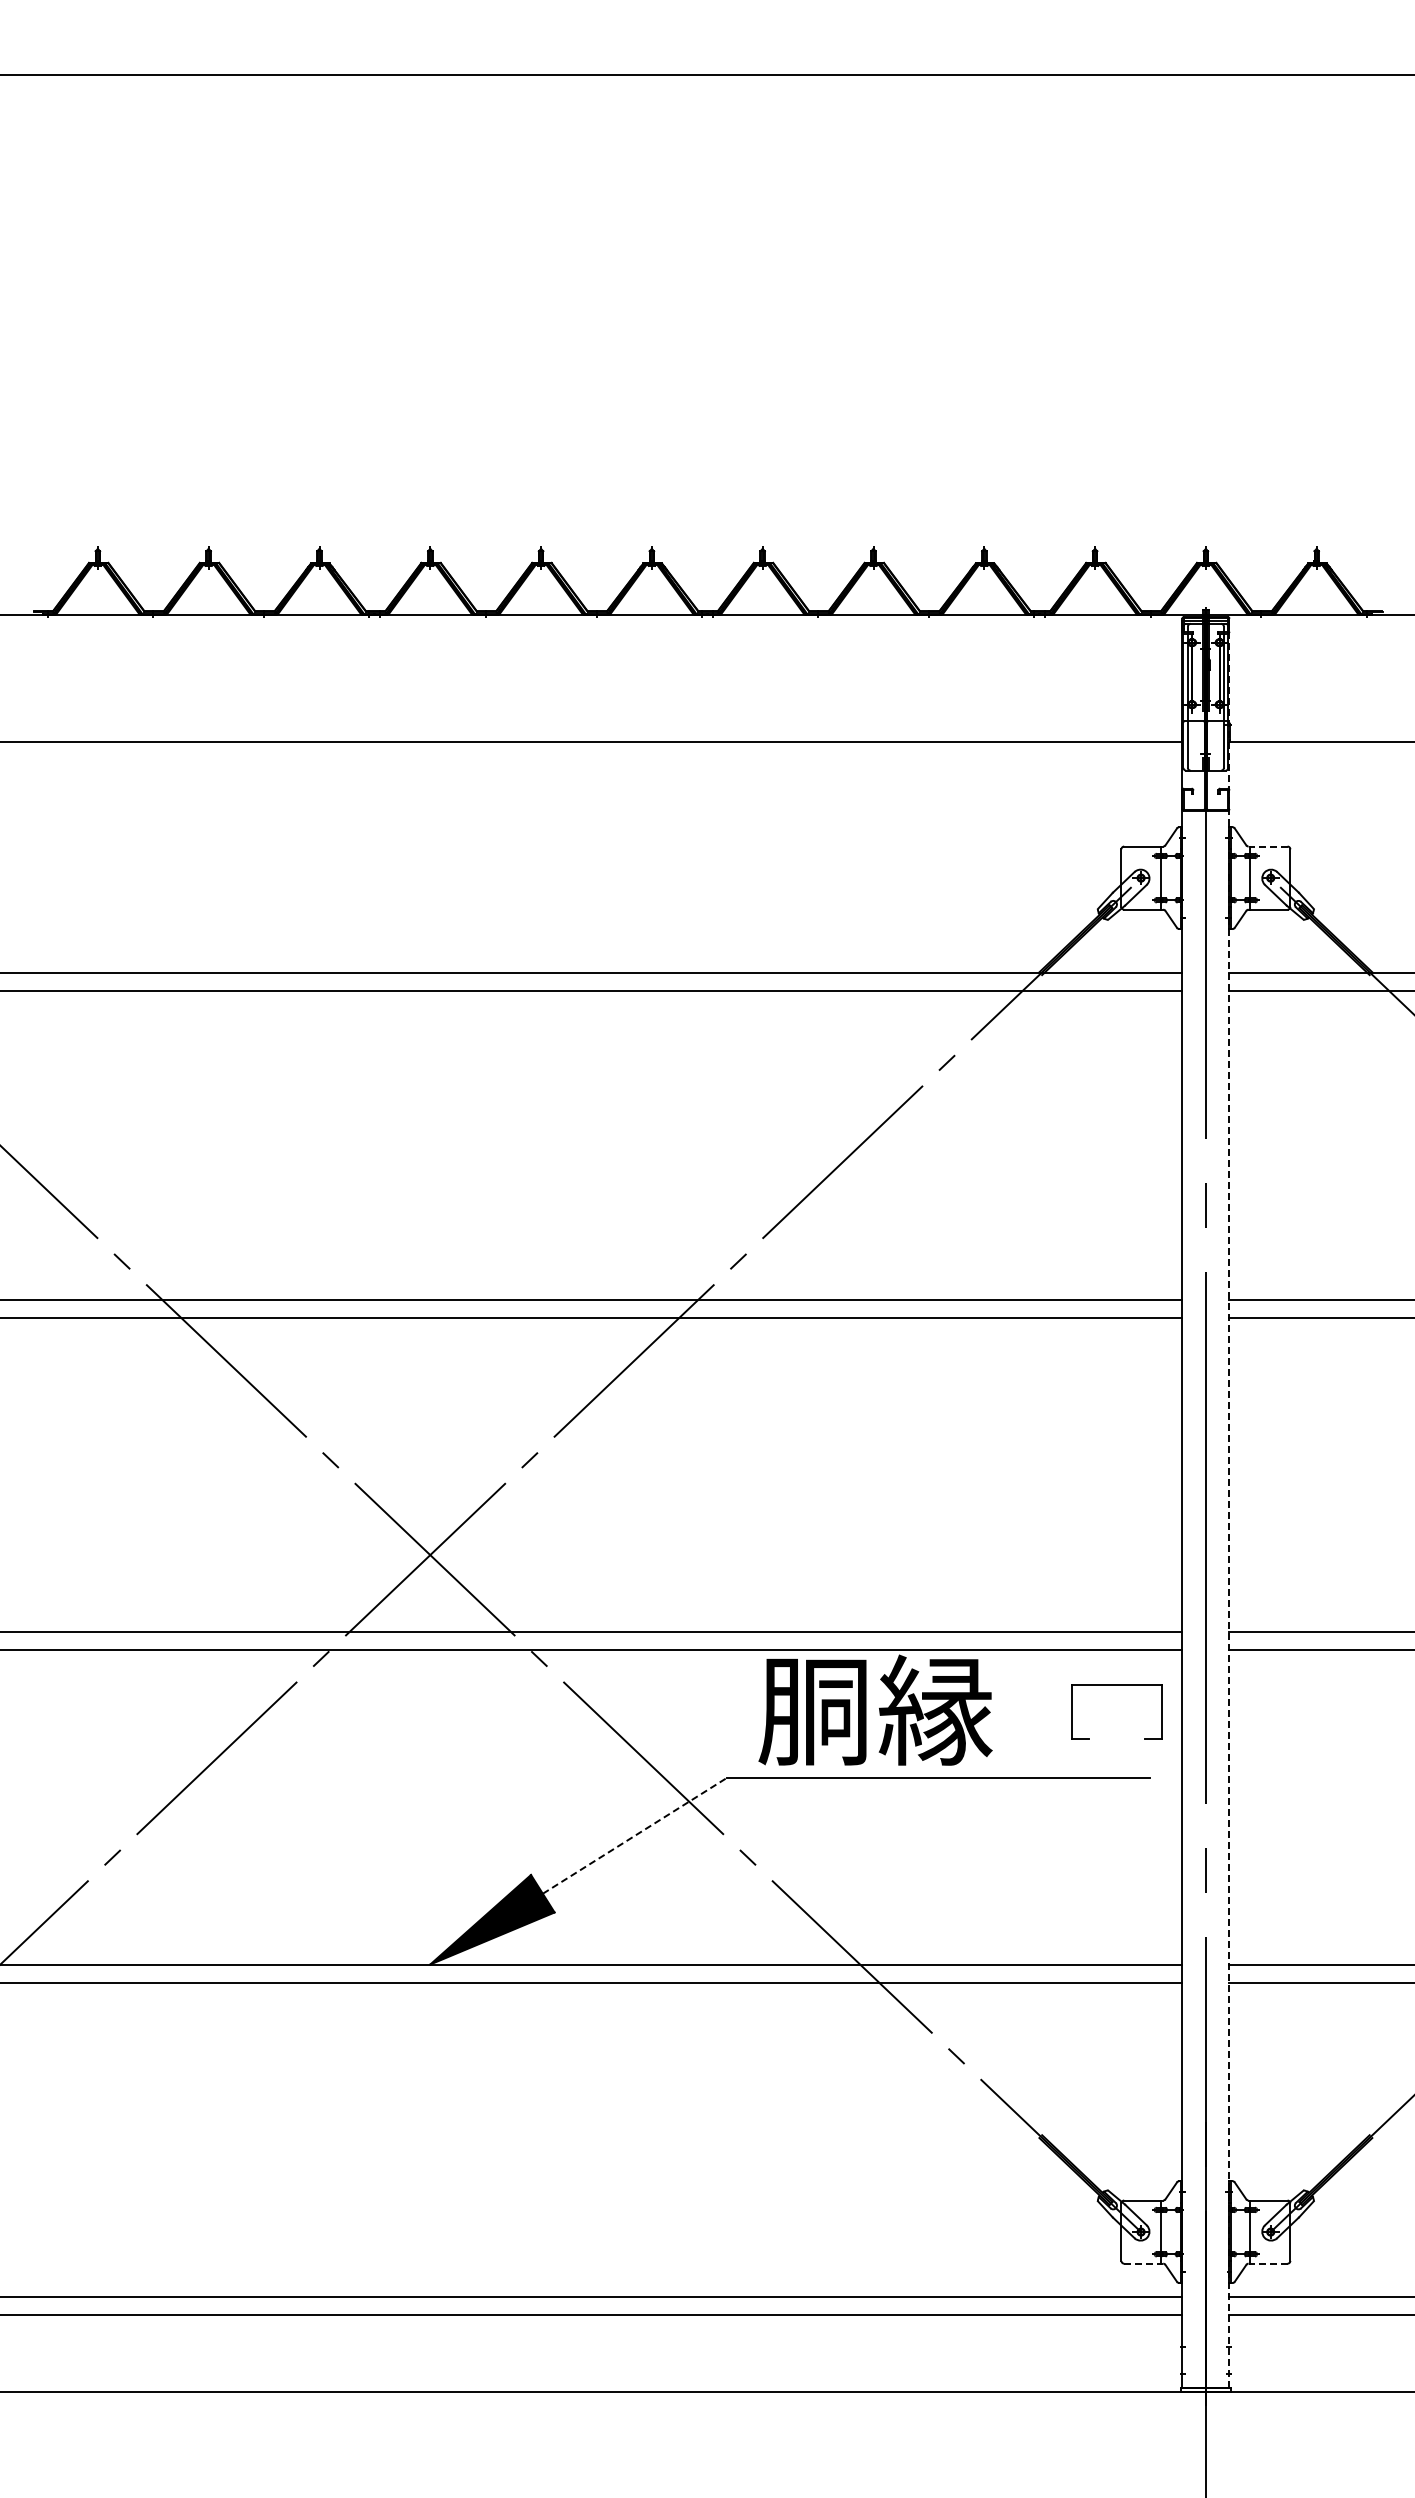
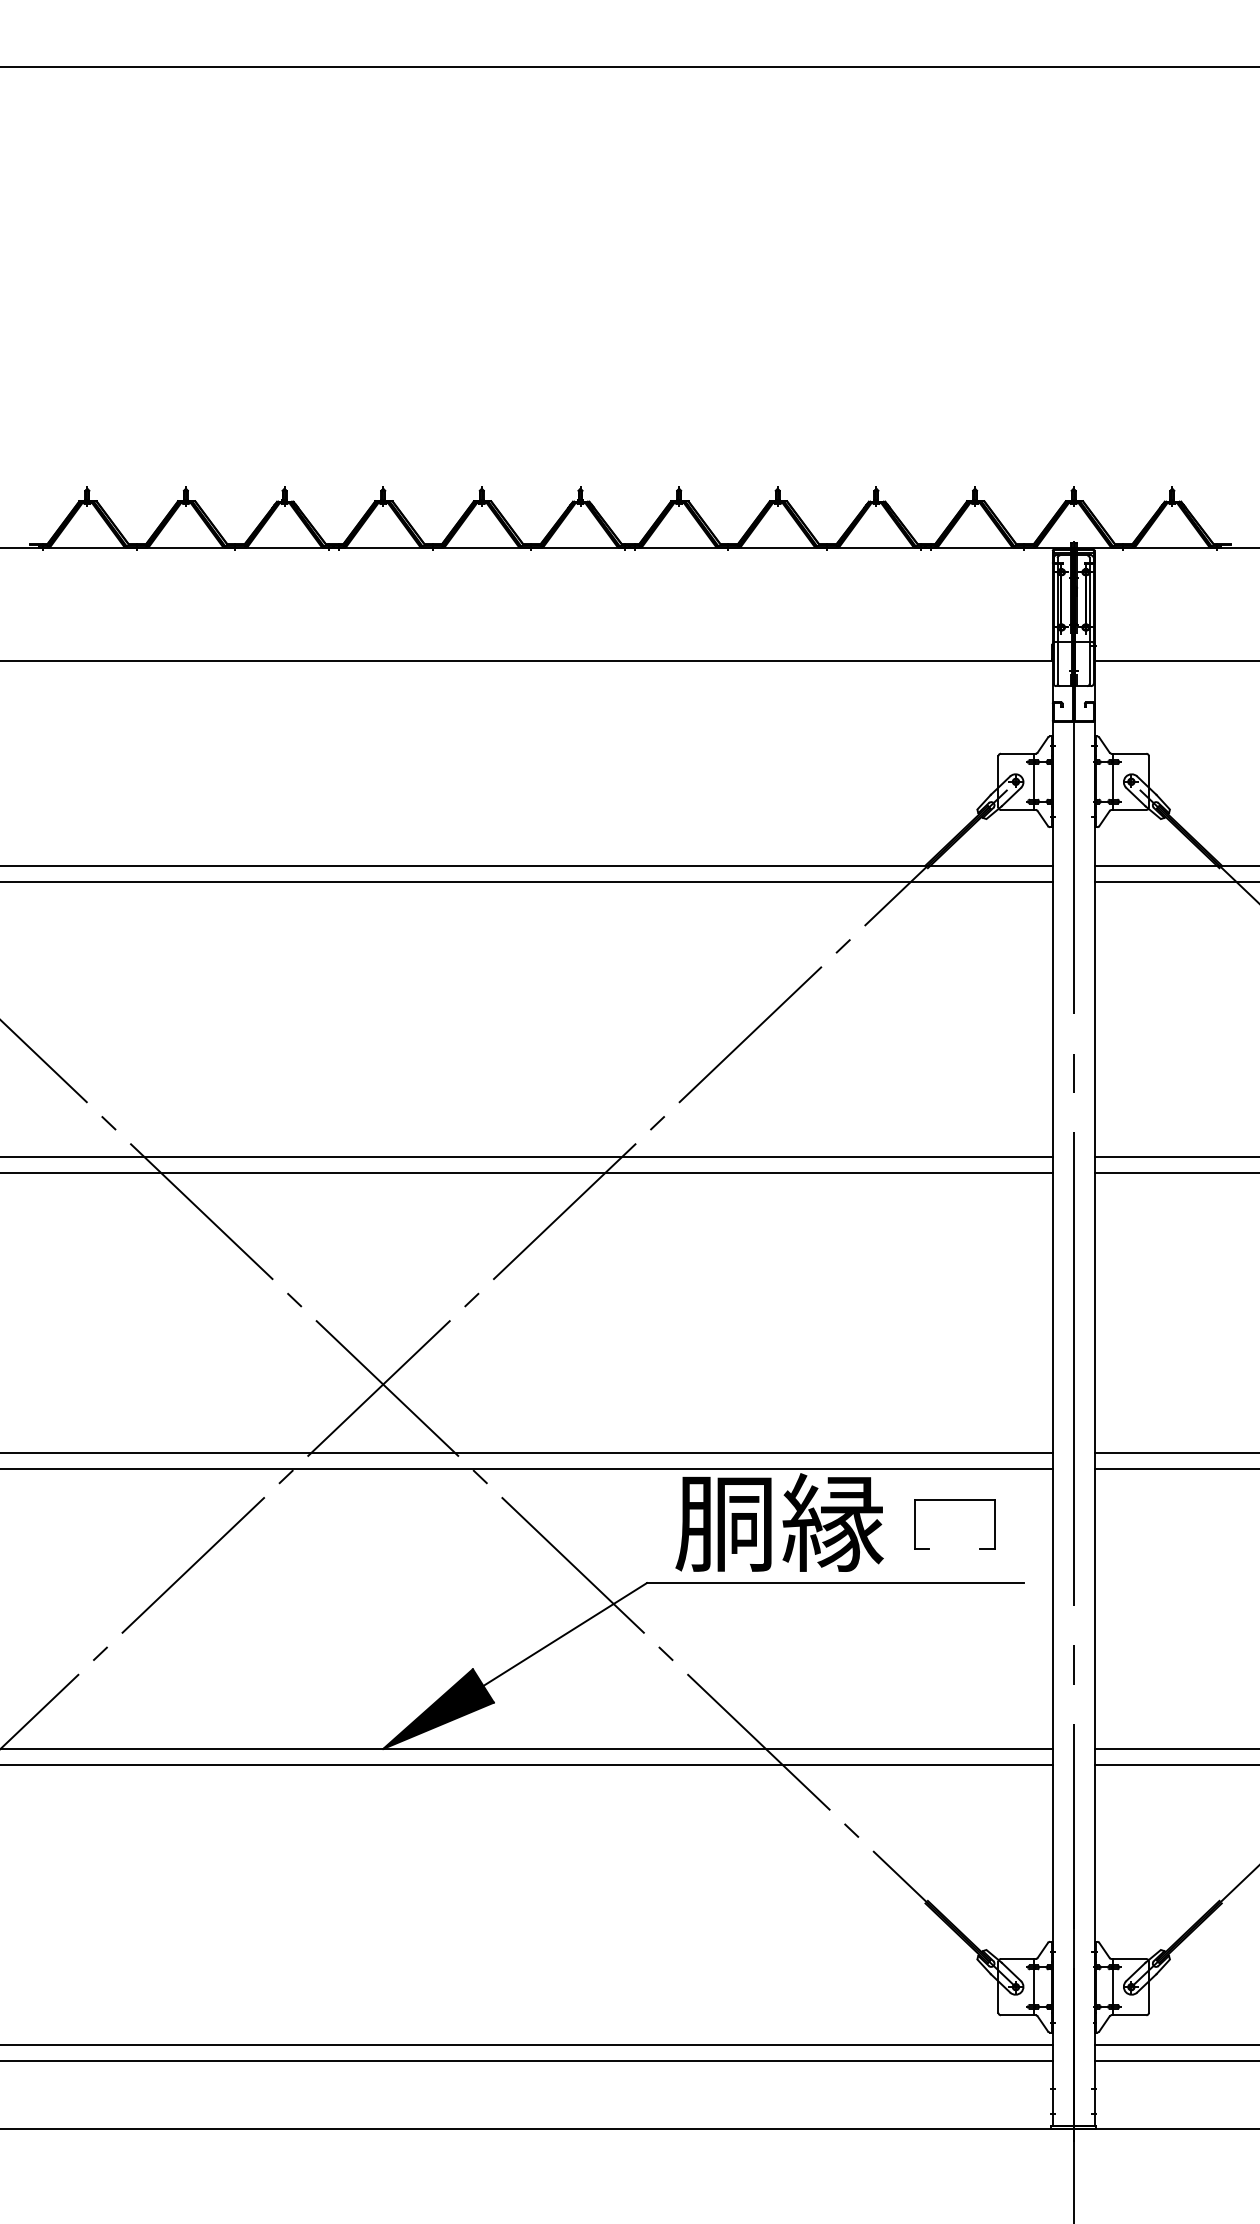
line: (1268, 846) -> (1129, 753), dashed -> solid
line: (1229, 1504) -> (1094, 1339), dashed -> solid
part: (1116, 1685) -> (954, 1500), moved
line: (634, 1835) -> (565, 1634), dashed -> solid
line: (1143, 2263) -> (1018, 2015), dashed -> solid
line: (1268, 2263) -> (1129, 2015), dashed -> solid

